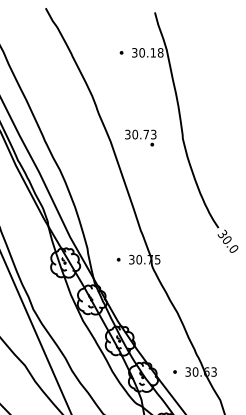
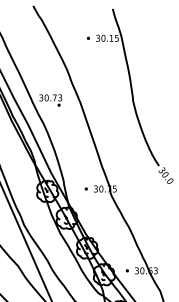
text: (160, 52) -> (116, 38), 30.18 -> 30.15
part: (140, 137) -> (50, 100), moved

